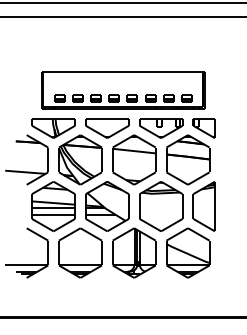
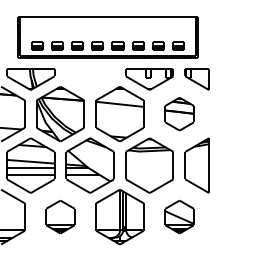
part: (107, 128) -> (90, 79), removed
part: (188, 159) -> (179, 113), size x0.6
part: (80, 252) -> (60, 216), size x0.6
part: (188, 252) -> (179, 216), size x0.6

